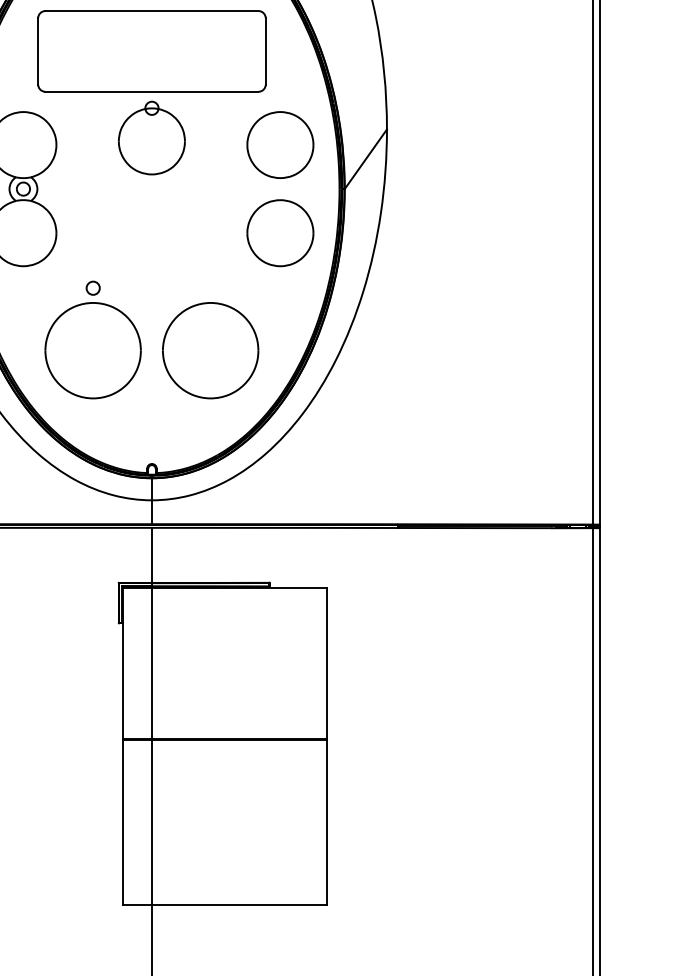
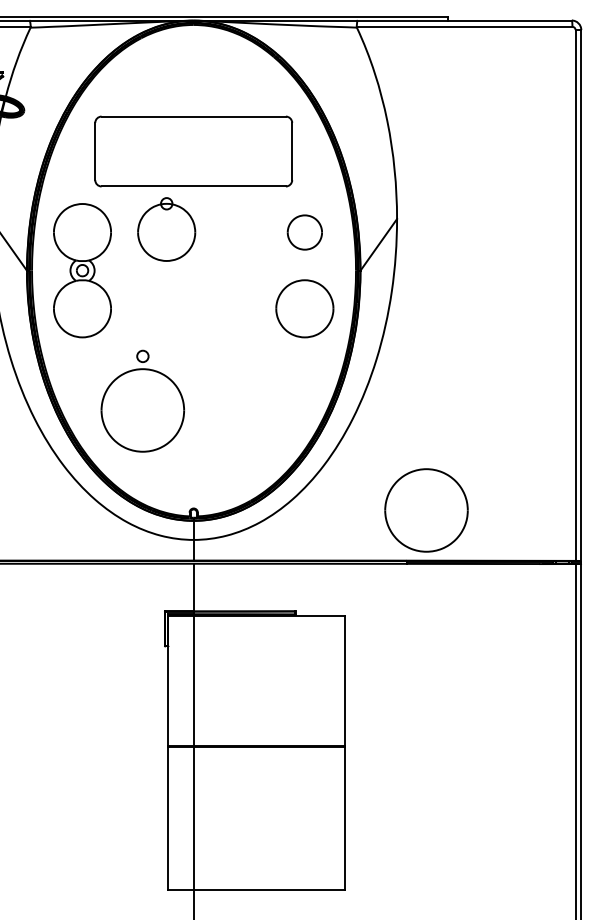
part: (151, 138) -> (166, 229), moved
part: (279, 144) -> (304, 232), size x0.6
part: (210, 350) -> (426, 510), moved

